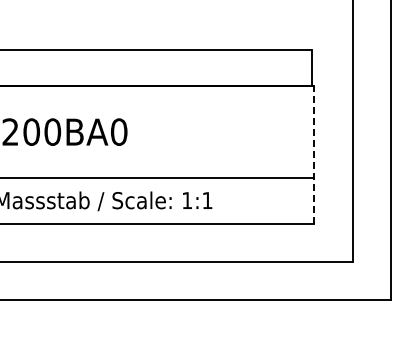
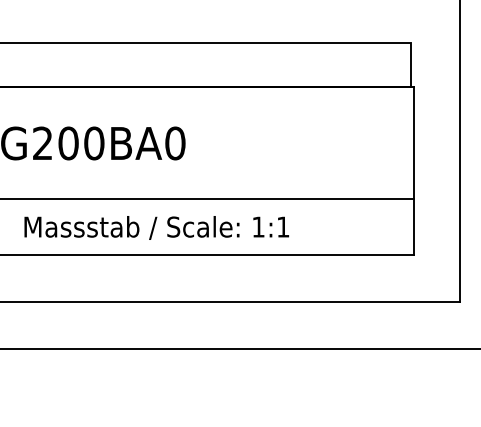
line: (314, 154) -> (413, 170), dashed -> solid

